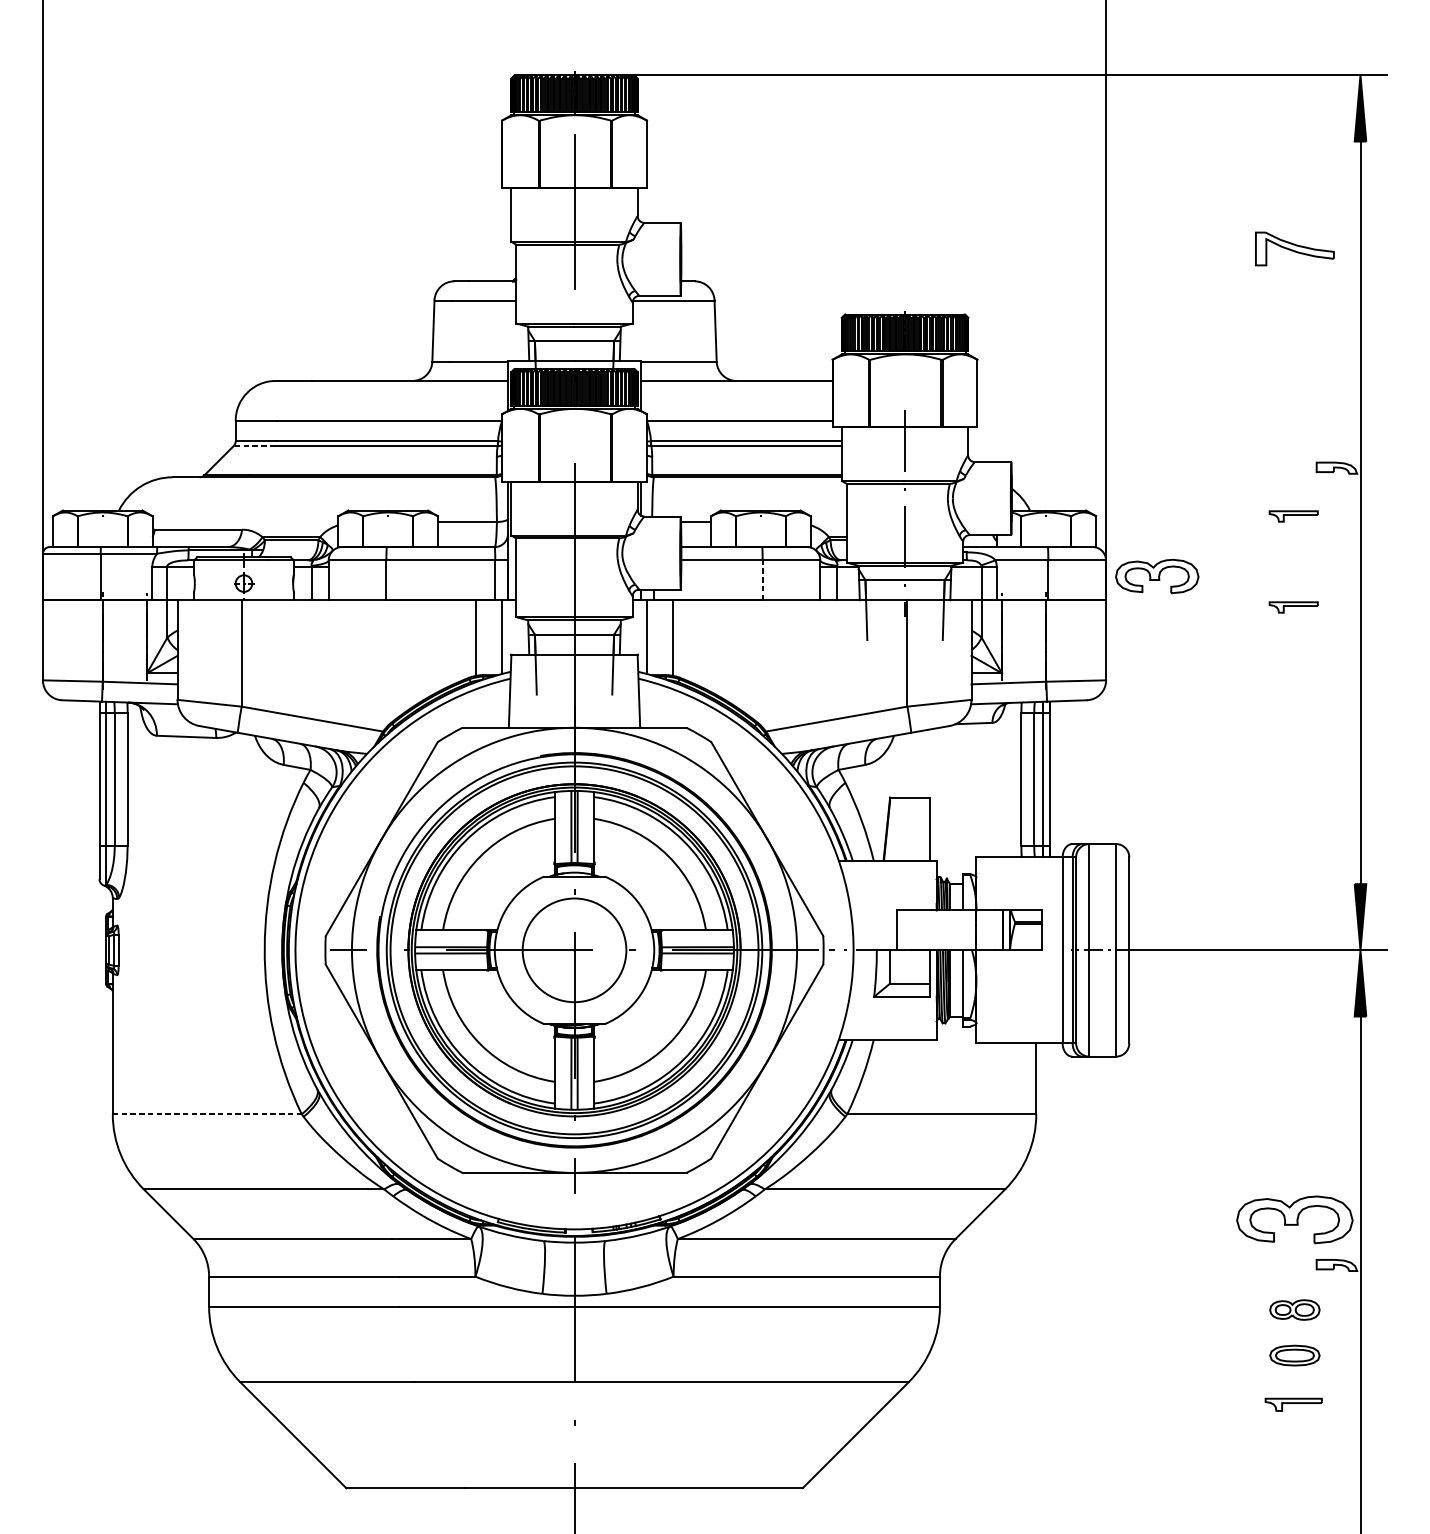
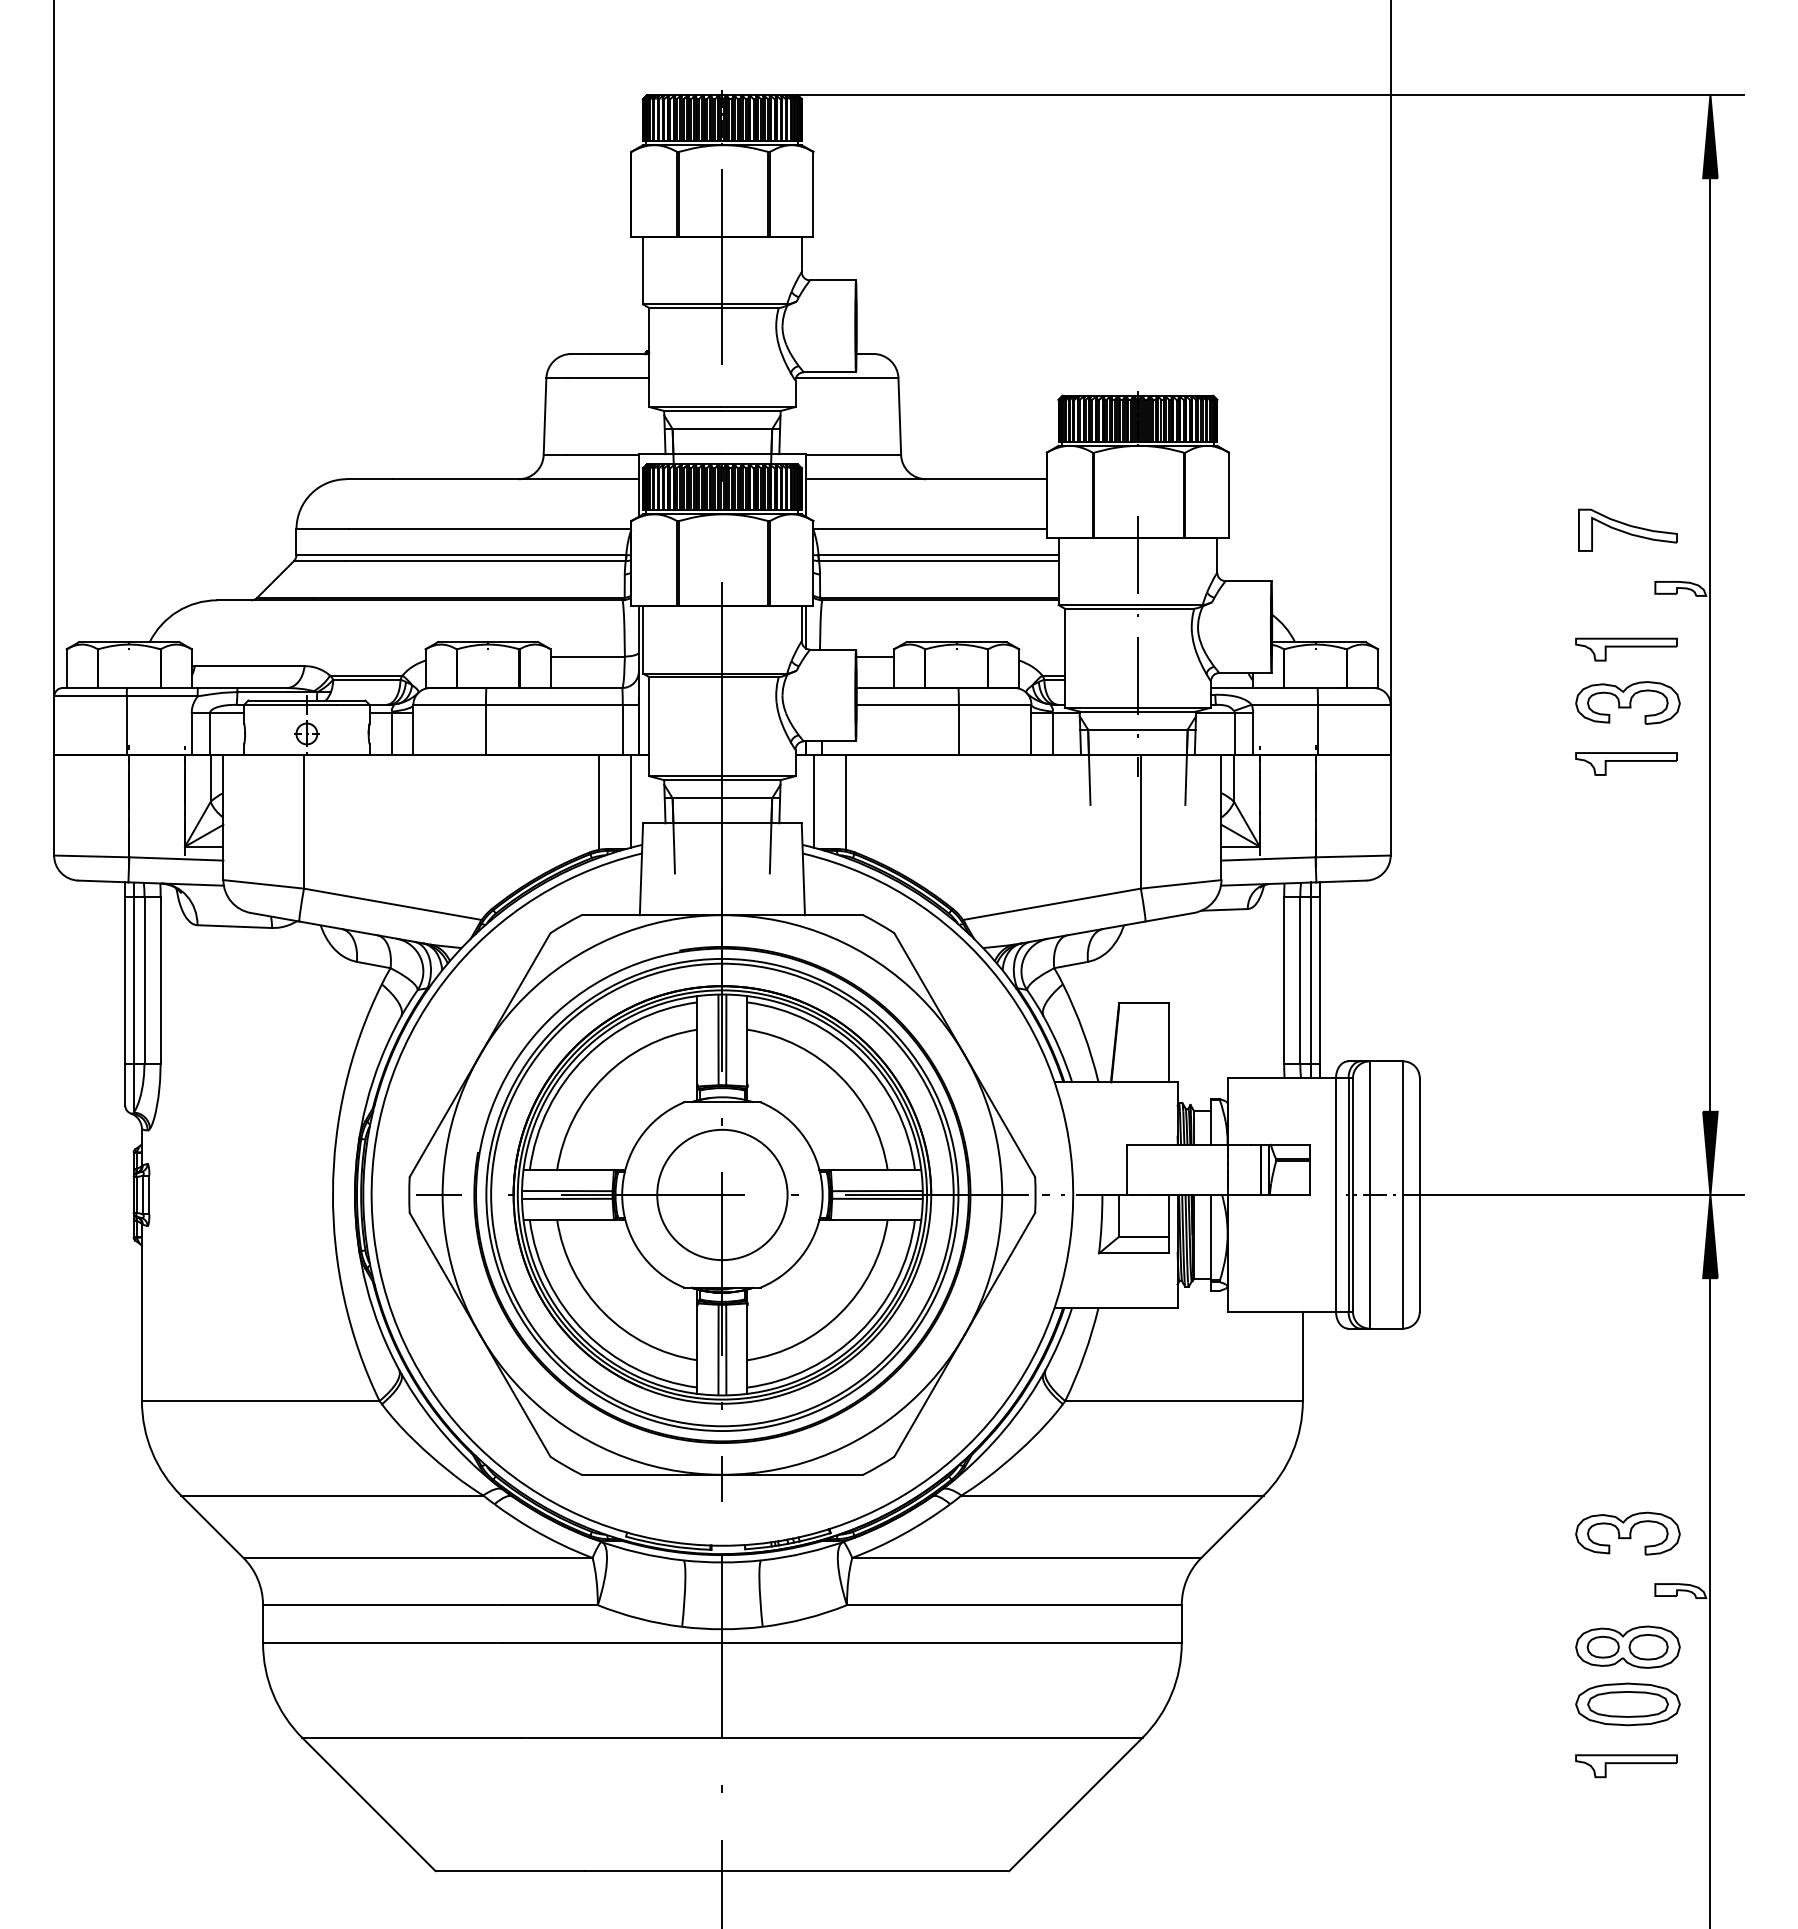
part: (1294, 248) -> (1627, 529), moved
line: (254, 446) -> (319, 561), dashed -> solid
part: (1293, 516) -> (1626, 649), size x1.67
part: (1156, 576) -> (1627, 702), moved
line: (762, 580) -> (958, 729), dashed -> solid
part: (1293, 607) -> (1626, 763), size x1.67
line: (207, 1114) -> (260, 1401), dashed -> solid
part: (1294, 1219) -> (1627, 1533), size x0.71
part: (1294, 1309) -> (1627, 1646), size x1.67
part: (1294, 1355) -> (1627, 1704), size x1.67
part: (1293, 1404) -> (1626, 1766), size x1.43

